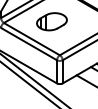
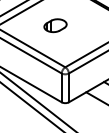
part: (51, 21) -> (54, 25), size x0.6

